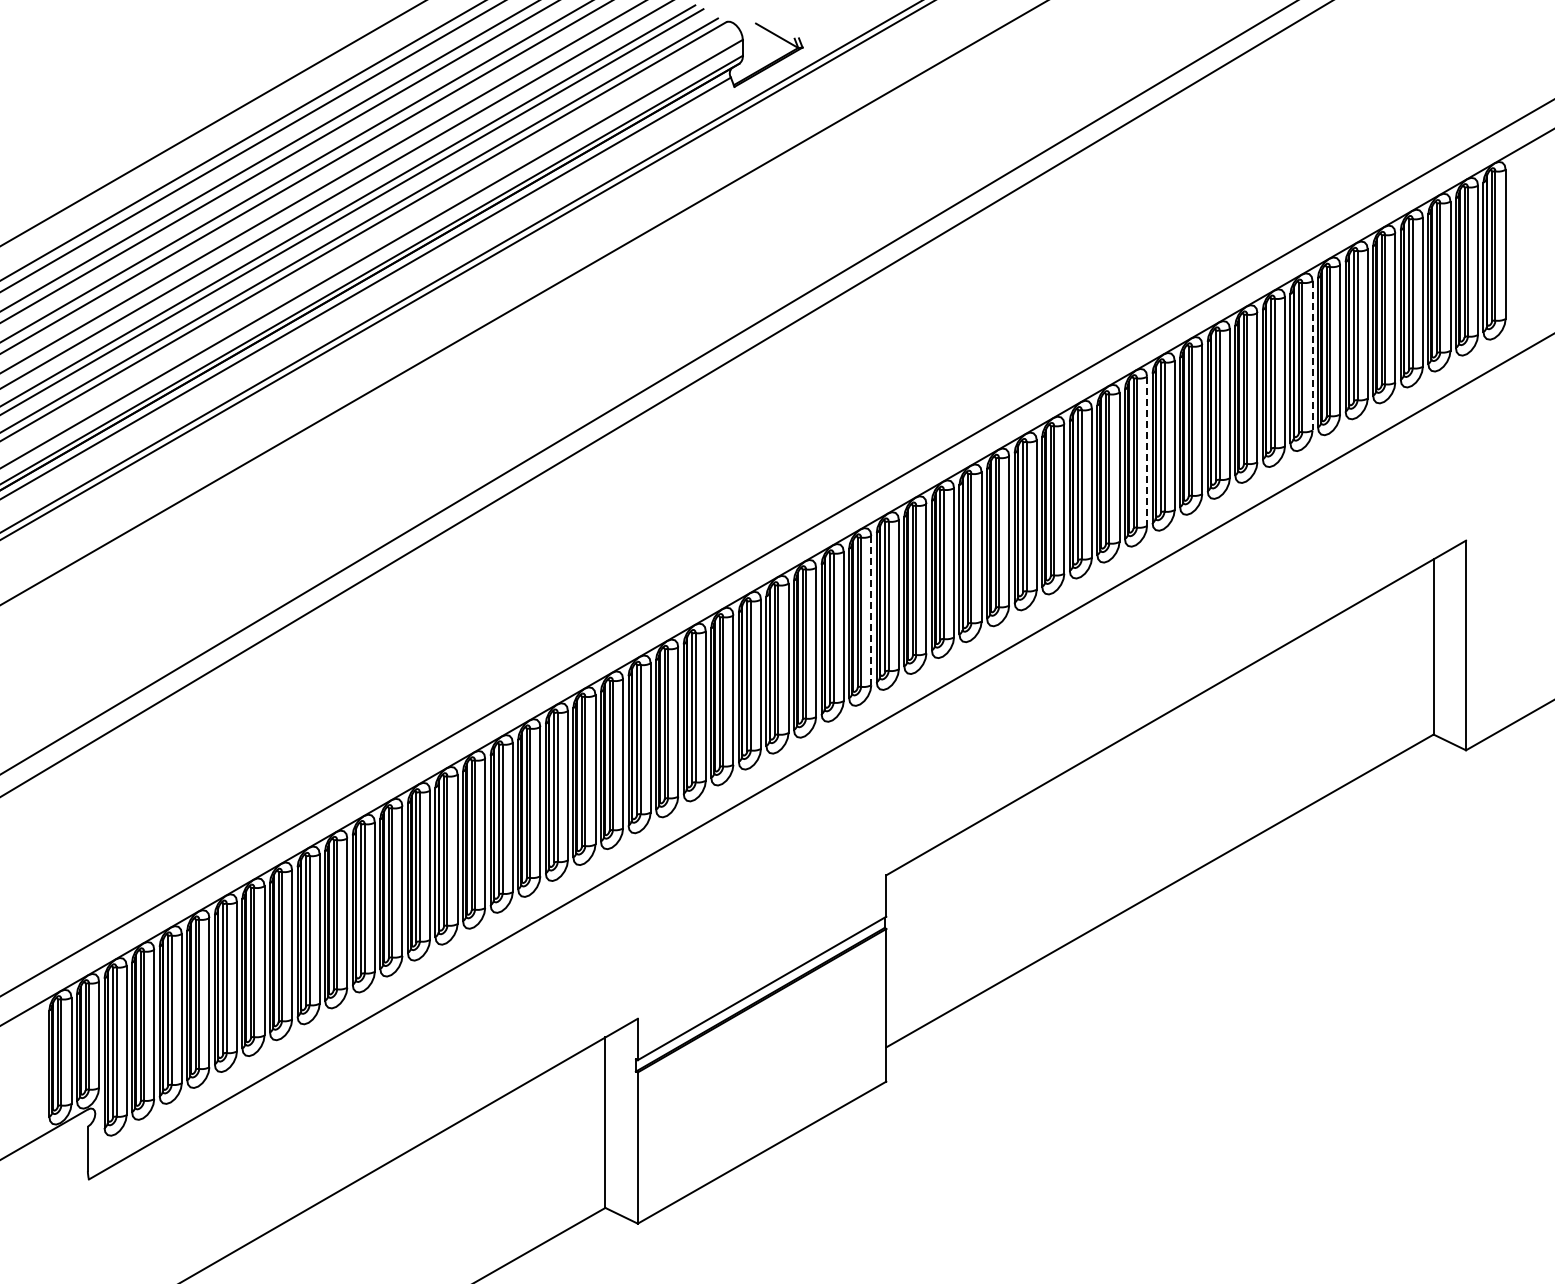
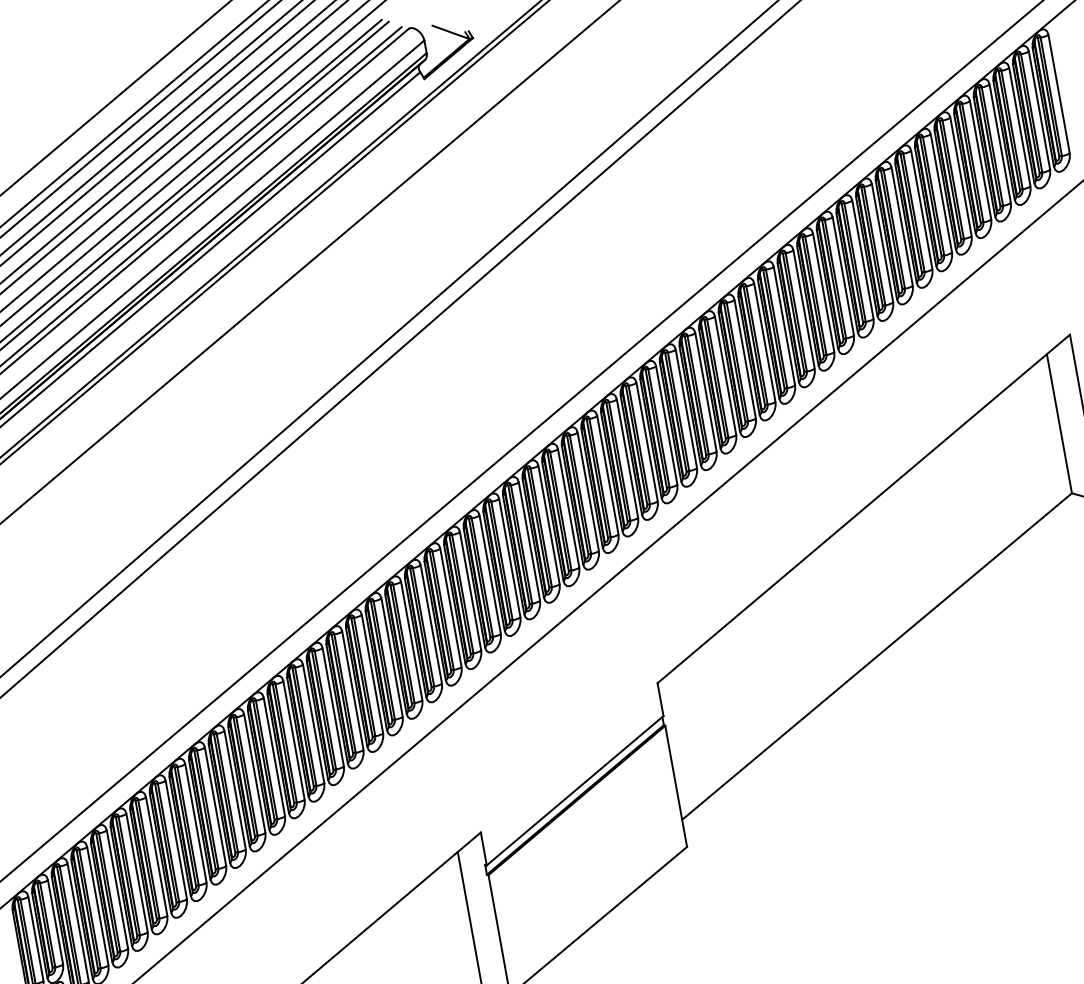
line: (1312, 355) -> (921, 209), dashed -> solid
line: (1147, 451) -> (804, 309), dashed -> solid
line: (871, 610) -> (608, 475), dashed -> solid

